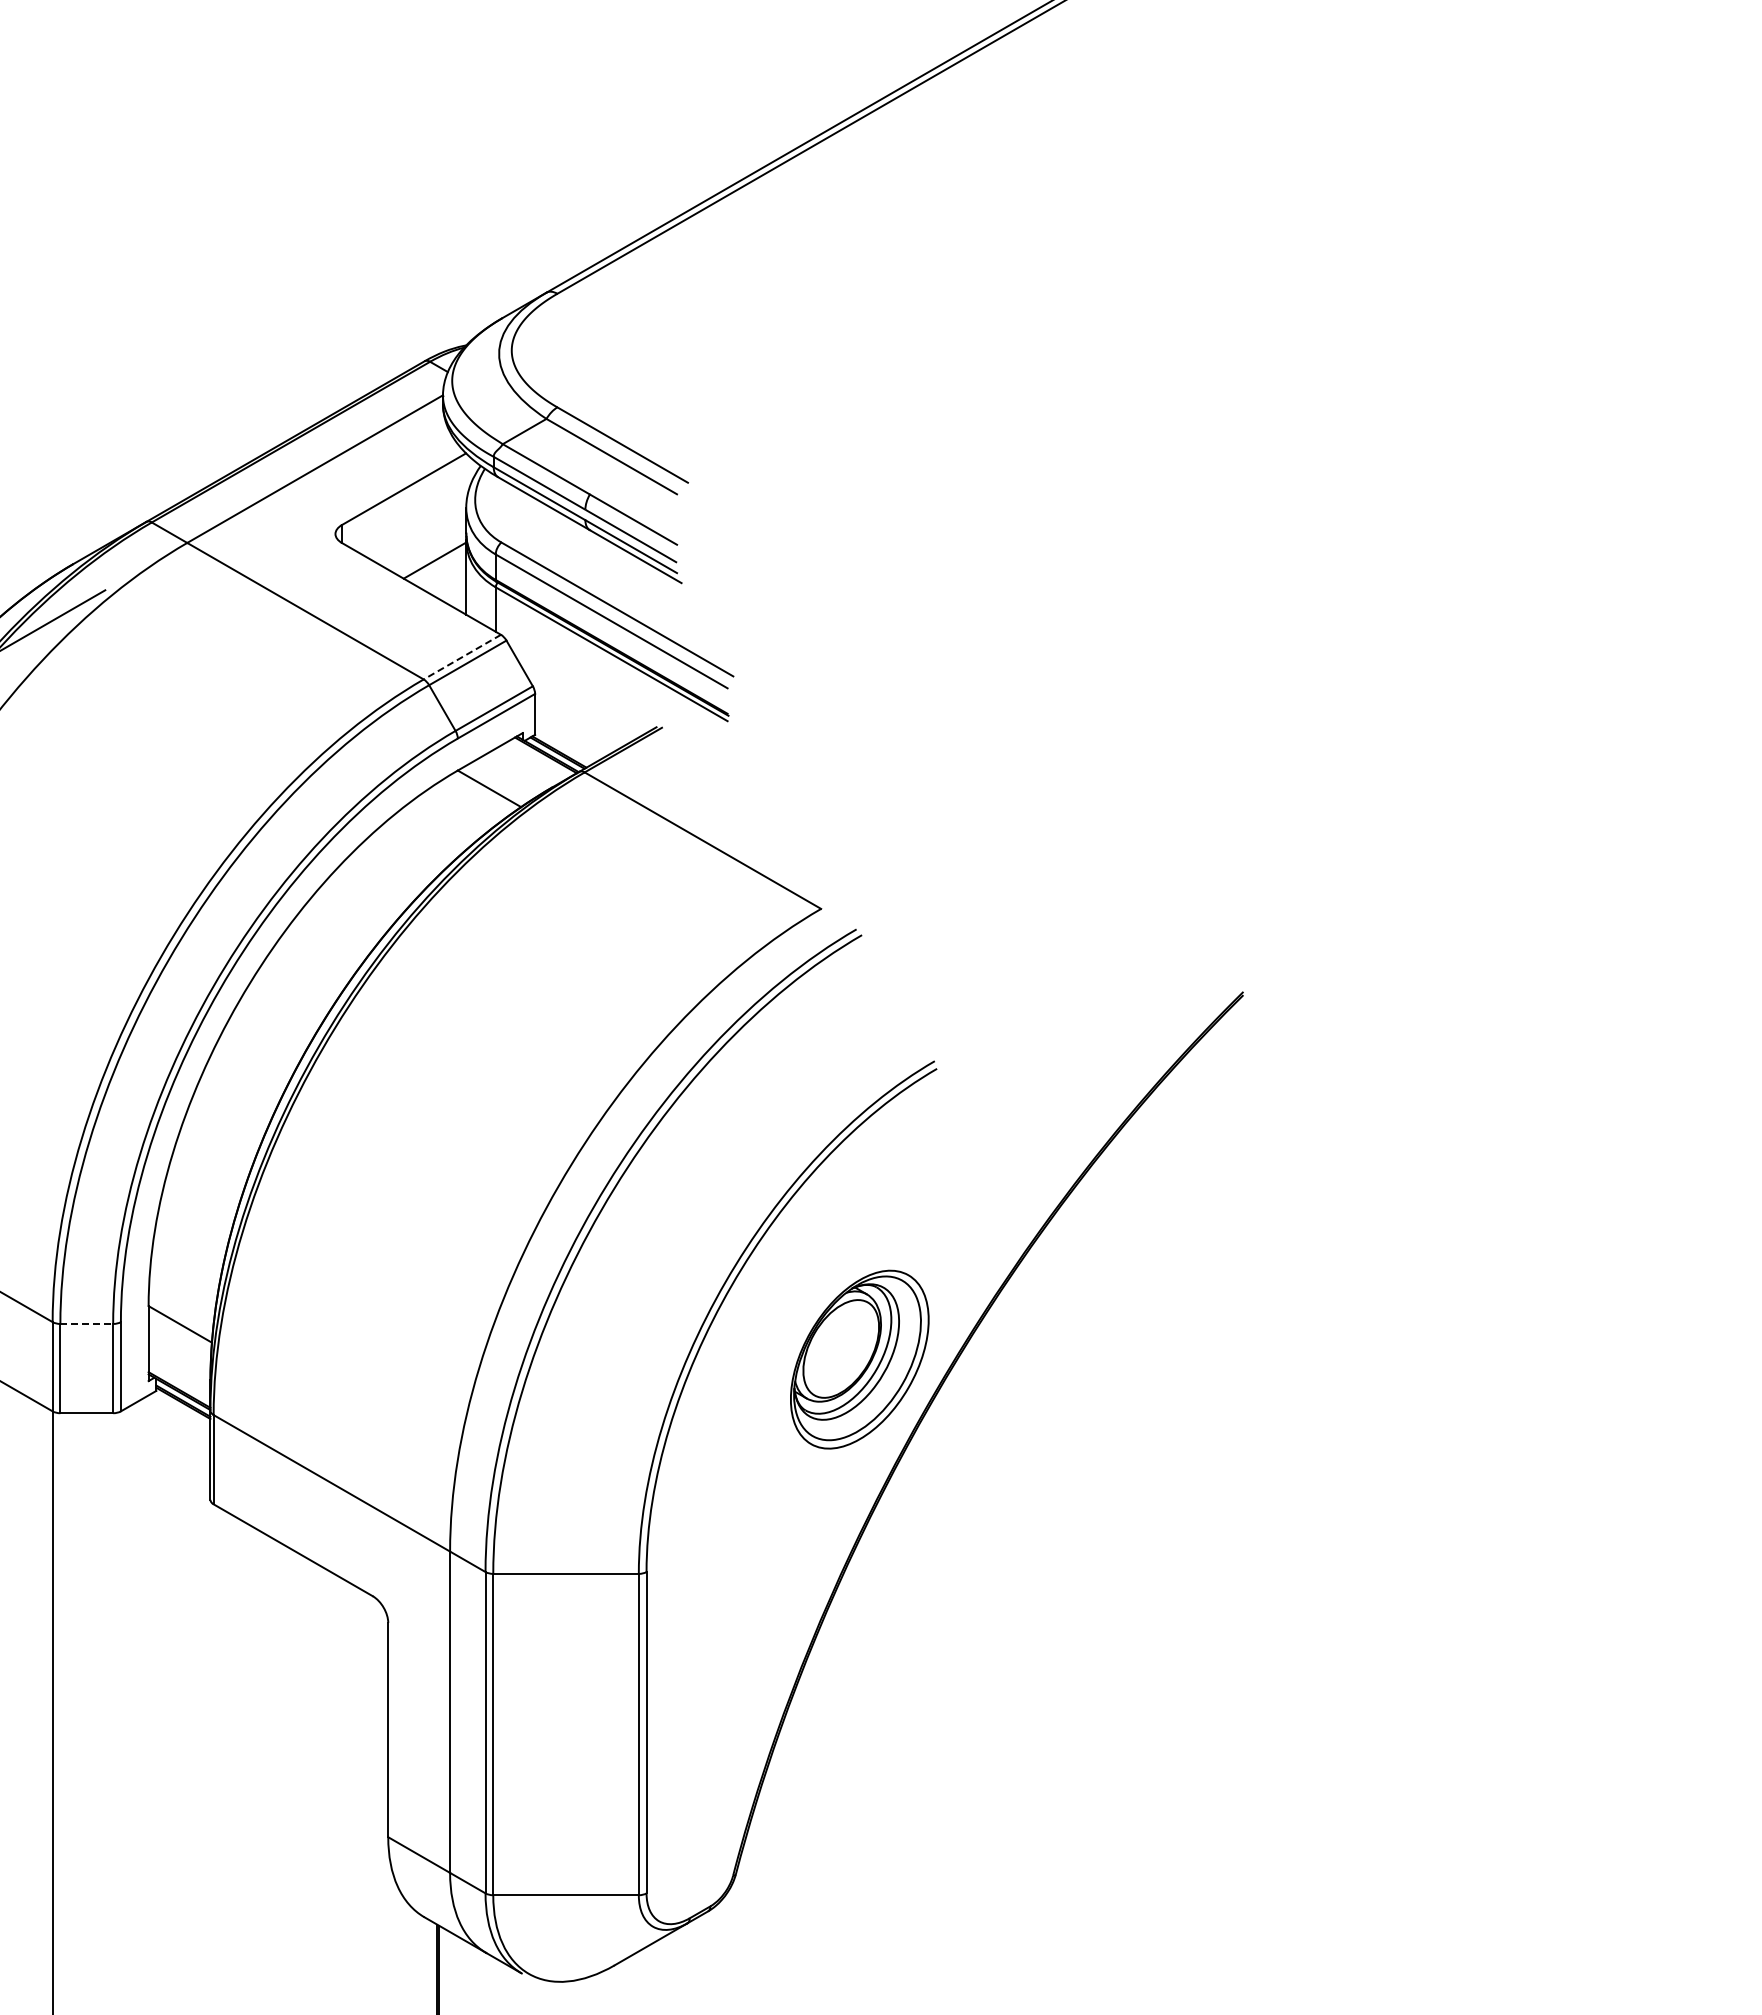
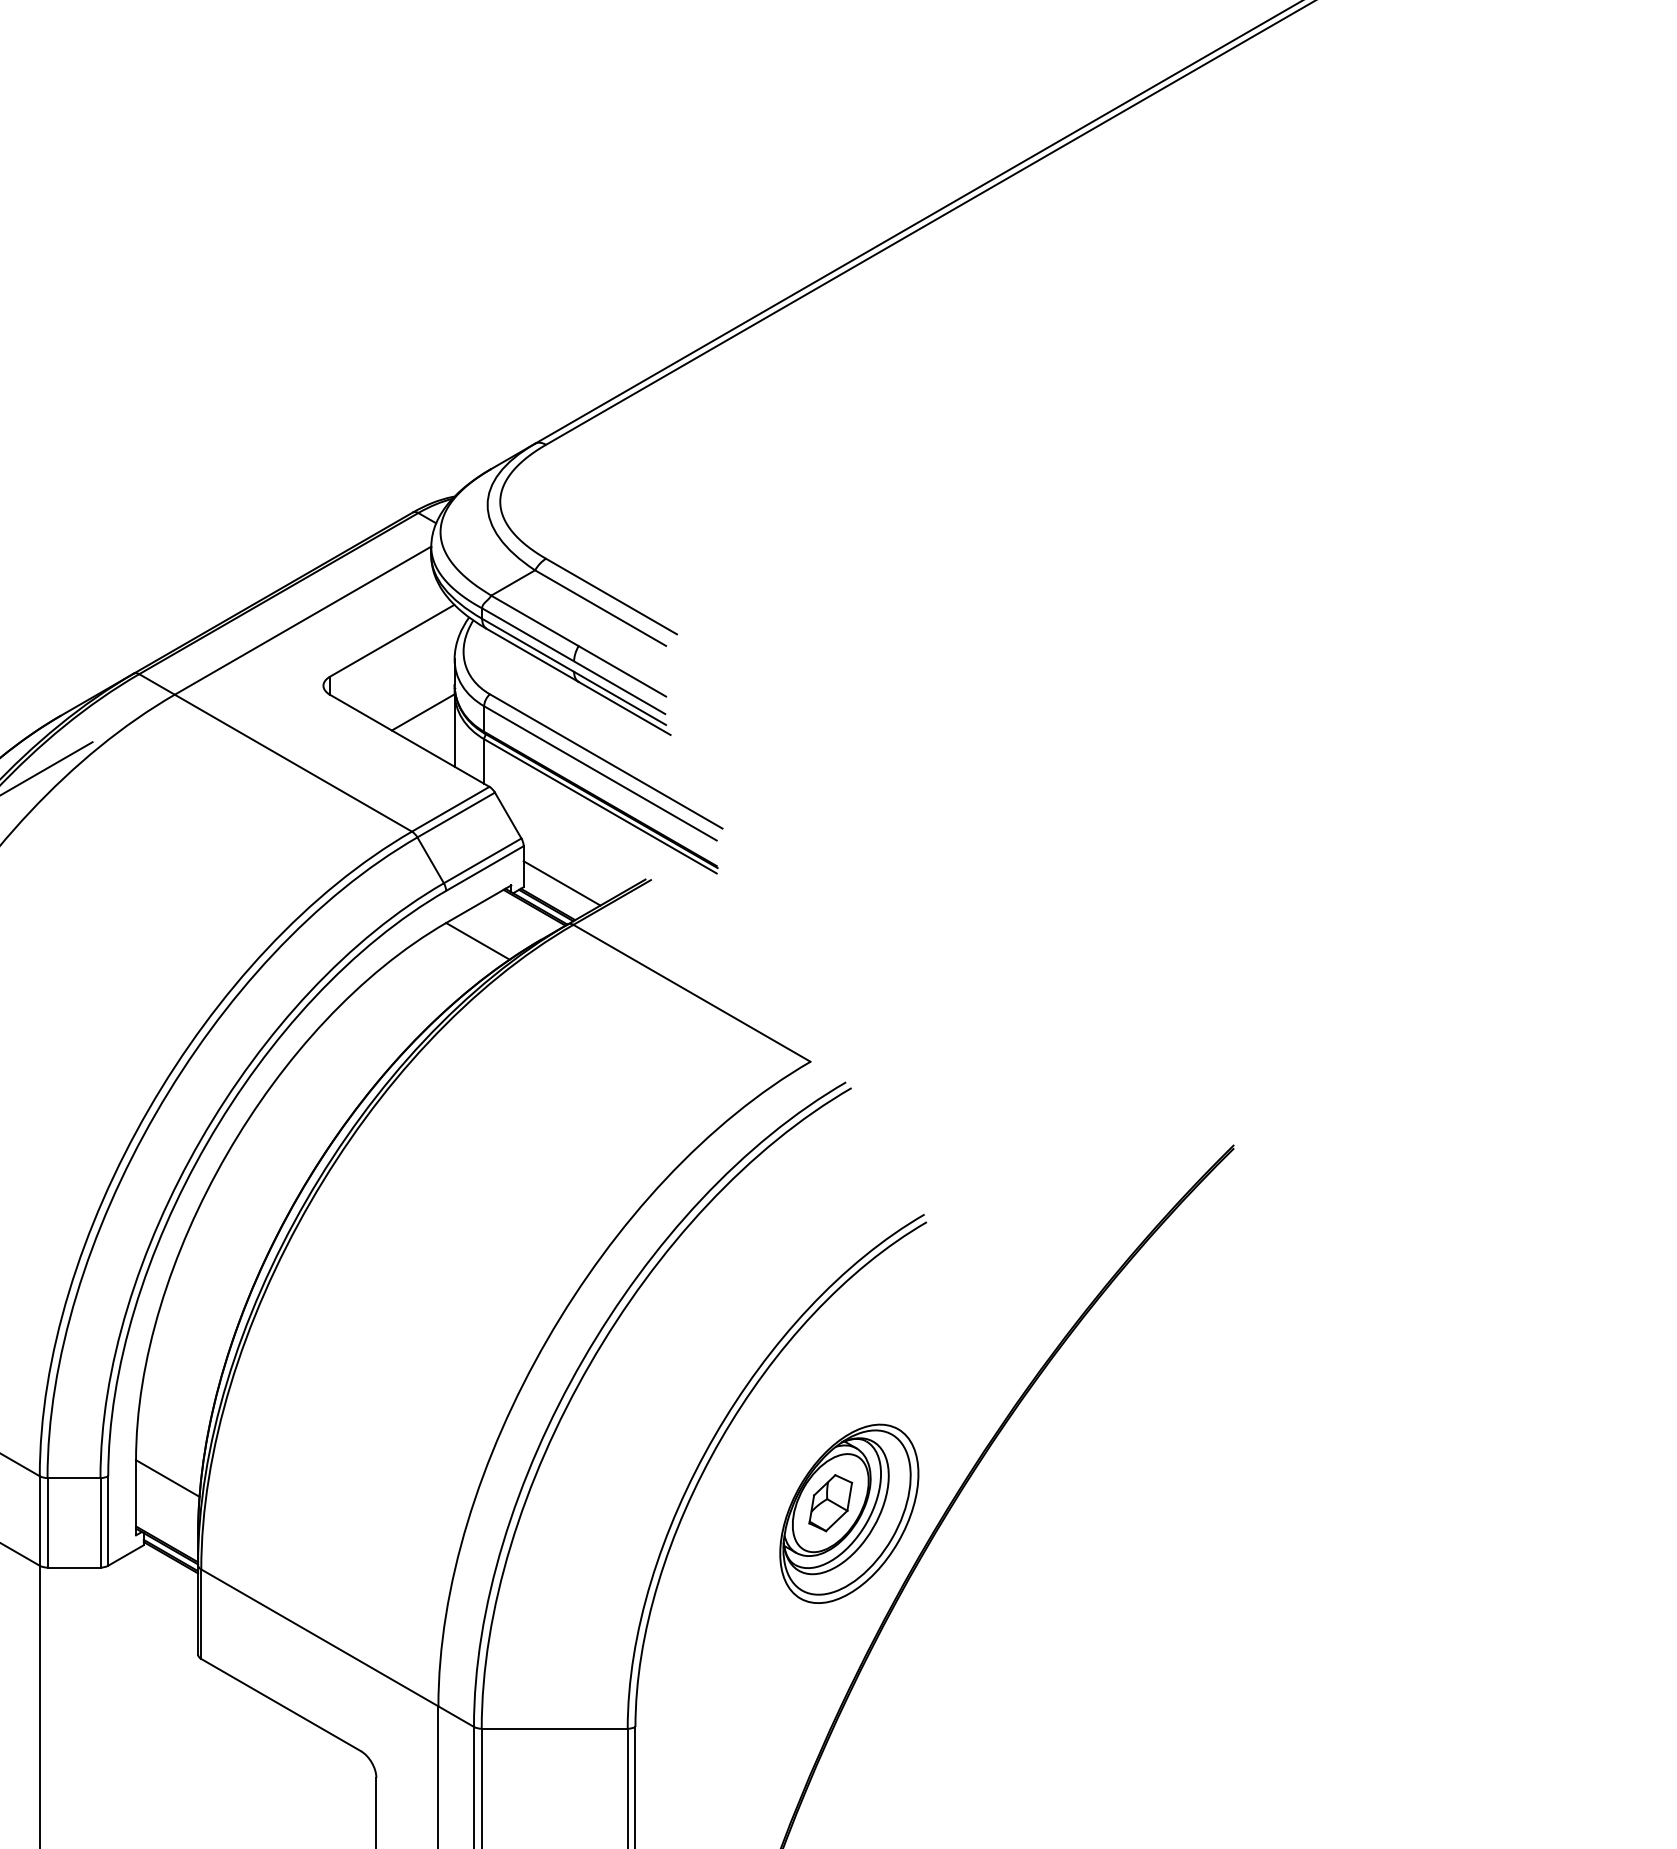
line: (462, 657) -> (450, 809), dashed -> solid
line: (573, 730) -> (562, 882), added
line: (87, 1323) -> (74, 1477), dashed -> solid
part: (841, 1348) -> (830, 1502), added

